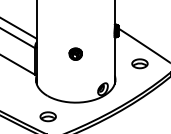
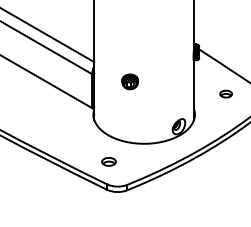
part: (75, 53) -> (129, 81), moved
part: (139, 63) -> (225, 93), size x0.6
part: (47, 116) -> (108, 161), size x0.7

